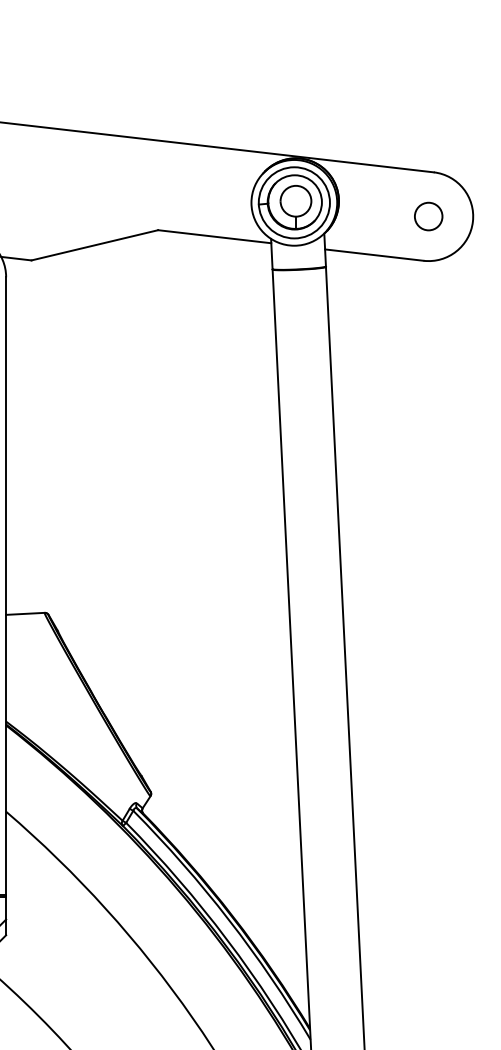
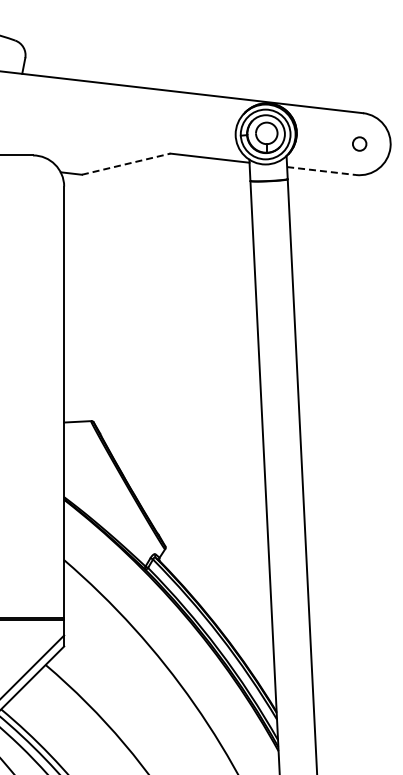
circle: (428, 215) -> (359, 143), size x0.7
line: (95, 245) -> (126, 164), solid -> dashed
line: (374, 255) -> (321, 171), solid -> dashed

